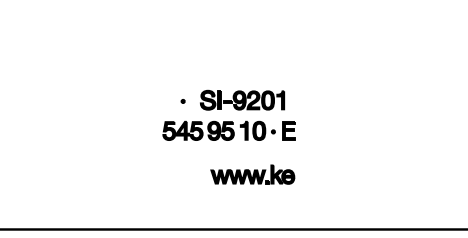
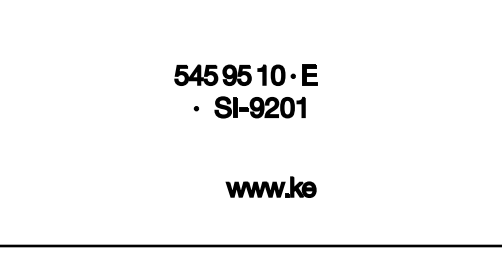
part: (228, 130) -> (245, 74), moved

